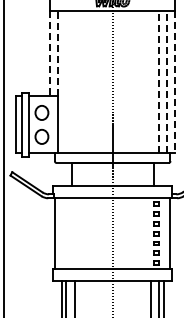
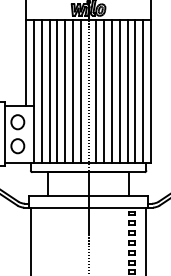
line: (50, 53) -> (26, 62), dashed -> solid
line: (58, 53) -> (34, 62), dashed -> solid
line: (65, 81) -> (41, 90), added
line: (73, 81) -> (49, 90), added
line: (81, 81) -> (57, 90), added
line: (89, 81) -> (65, 90), added
line: (97, 81) -> (73, 90), added
line: (104, 81) -> (80, 90), added
line: (120, 81) -> (96, 90), added
line: (128, 81) -> (104, 90), added
line: (136, 81) -> (112, 90), added
line: (143, 81) -> (119, 90), added
line: (151, 81) -> (127, 90), added
line: (159, 81) -> (135, 90), dashed -> solid
line: (167, 81) -> (143, 90), dashed -> solid
line: (175, 82) -> (151, 91), dashed -> solid

